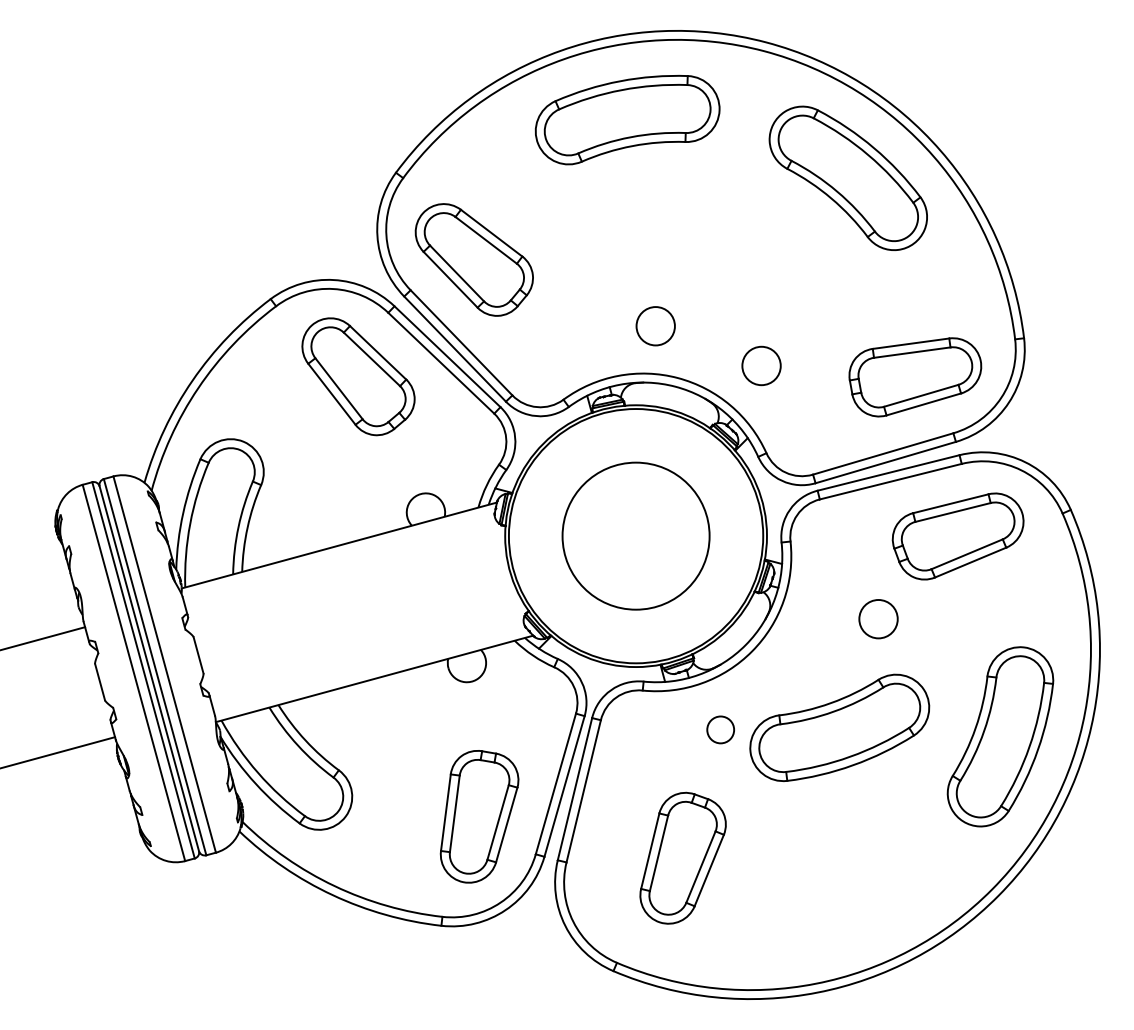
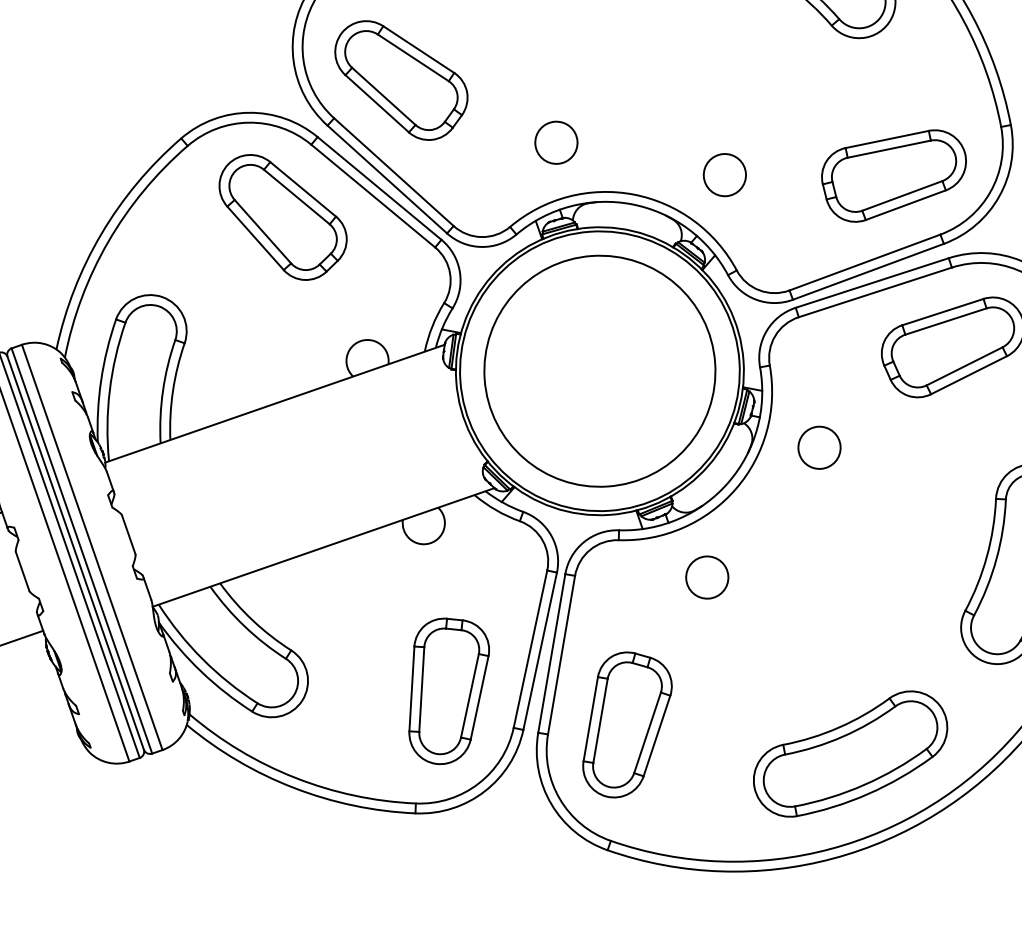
circle: (655, 326) -> (556, 143), moved
circle: (636, 536) -> (600, 371), size x1.43
circle: (878, 619) -> (819, 448), moved
part: (839, 727) -> (850, 753), moved
circle: (720, 729) -> (707, 577), size x1.43
part: (682, 857) -> (626, 723), moved

